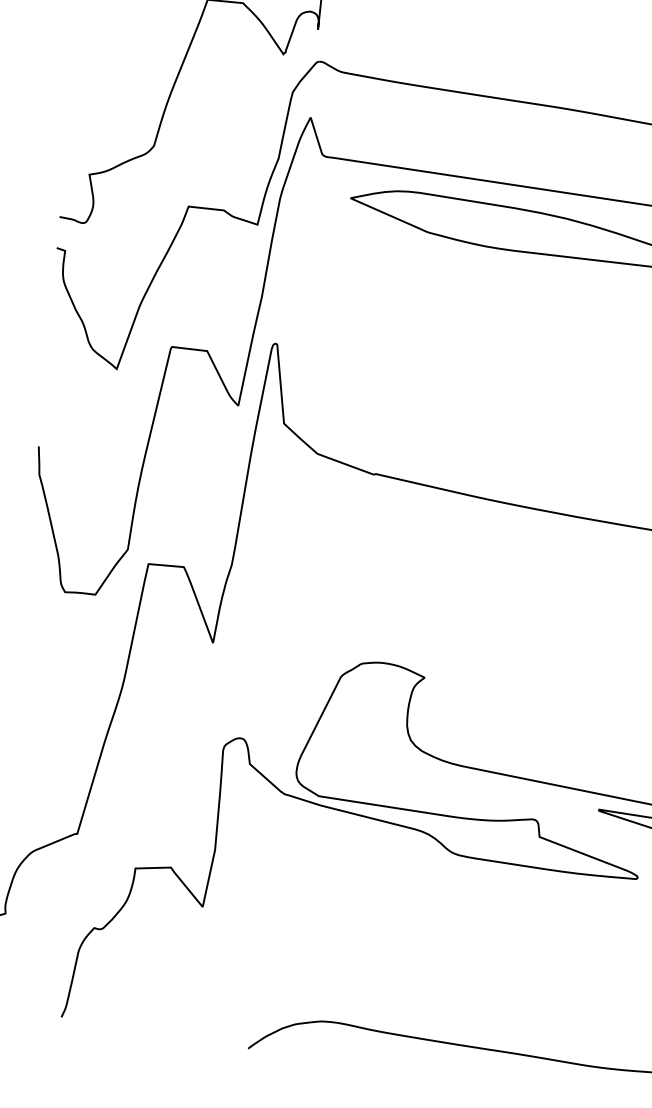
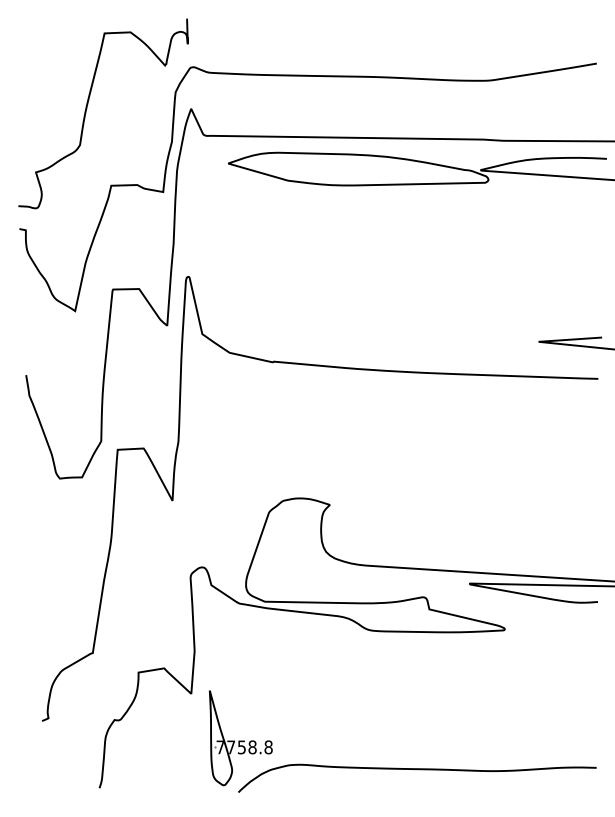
part: (260, 976) -> (240, 738), added

